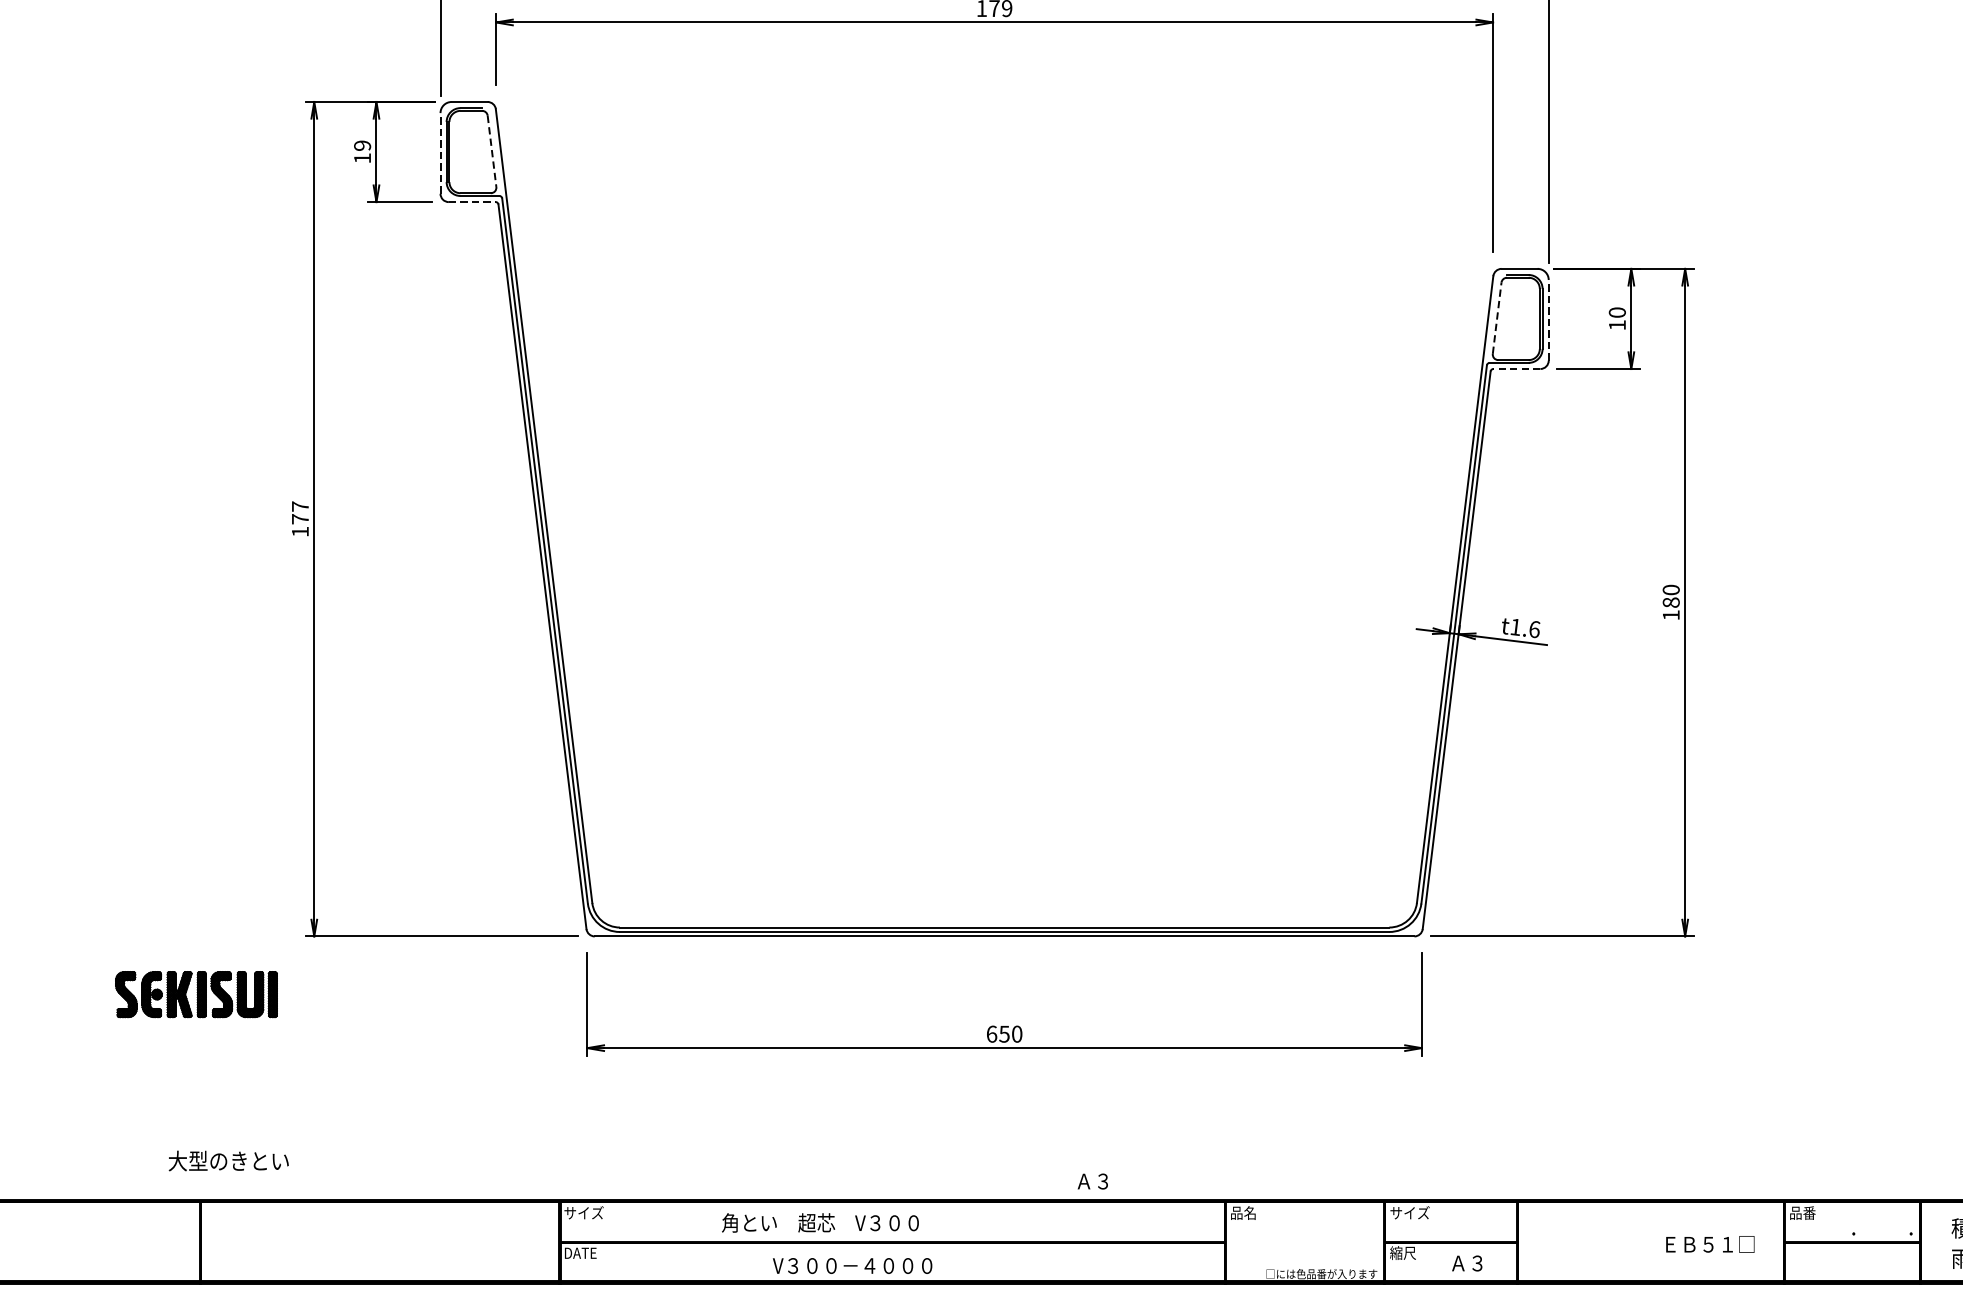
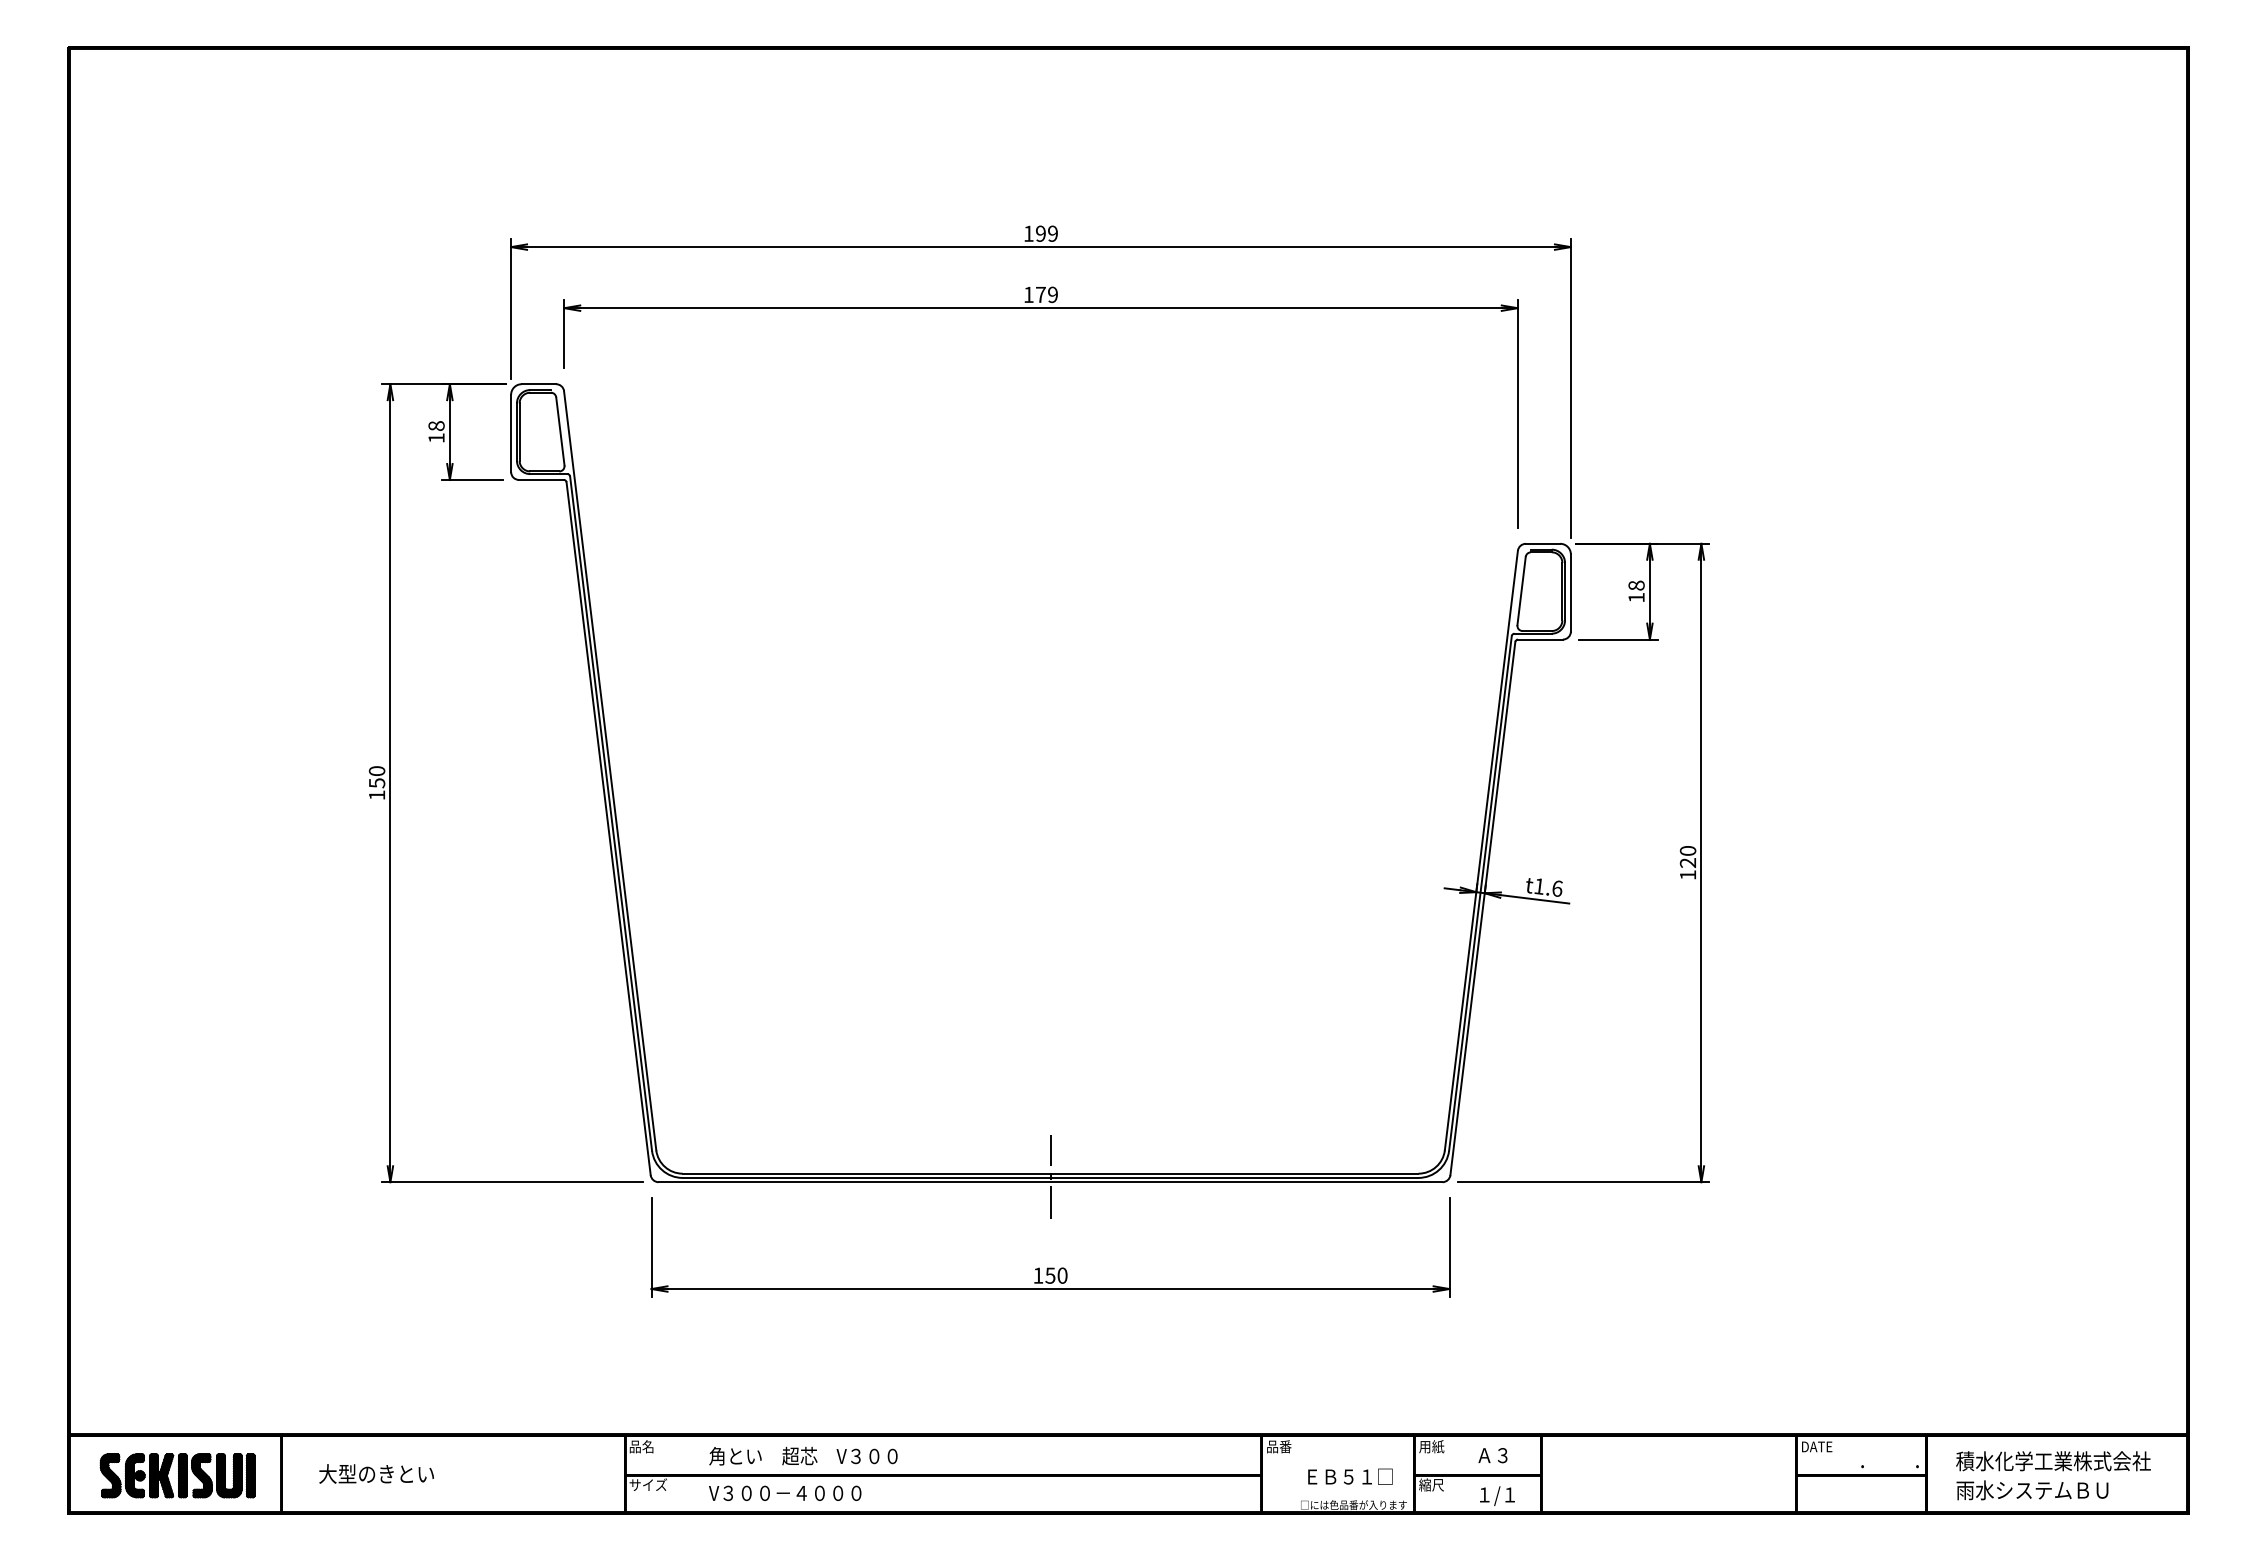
text: (362, 146) -> (436, 426), 19 -> 18
line: (492, 151) -> (560, 431), dashed -> solid
line: (440, 153) -> (511, 433), dashed -> solid
line: (473, 201) -> (542, 479), dashed -> solid
text: (1617, 312) -> (1636, 585), 10 -> 18
line: (1497, 317) -> (1521, 590), dashed -> solid
line: (1548, 320) -> (1570, 593), dashed -> solid
line: (1515, 368) -> (1539, 639), dashed -> solid
text: (299, 513) -> (376, 777), 177 -> 150
text: (1671, 602) -> (1688, 862), 180 -> 120
line: (1004, 931) -> (1050, 1177), added
part: (196, 994) -> (177, 1475), moved
text: (991, 1034) -> (1038, 1275), 650 -> 150
text: (228, 1160) -> (376, 1473), moved
text: (1092, 1181) -> (1492, 1455), moved
text: (584, 1212) -> (648, 1446), サイズ -> 品名
text: (1250, 1212) -> (1285, 1446), 品名 -> 品番
text: (1409, 1212) -> (1437, 1446), サイズ -> 用紙
text: (1805, 1212) -> (1816, 1446), 品番 -> DATE
text: (820, 1222) -> (803, 1455), moved
text: (1710, 1244) -> (1350, 1476), moved
text: (583, 1252) -> (647, 1484), DATE -> サイズ
text: (852, 1265) -> (785, 1492), moved
text: (1470, 1265) -> (1496, 1496), Ａ３ -> １/１

